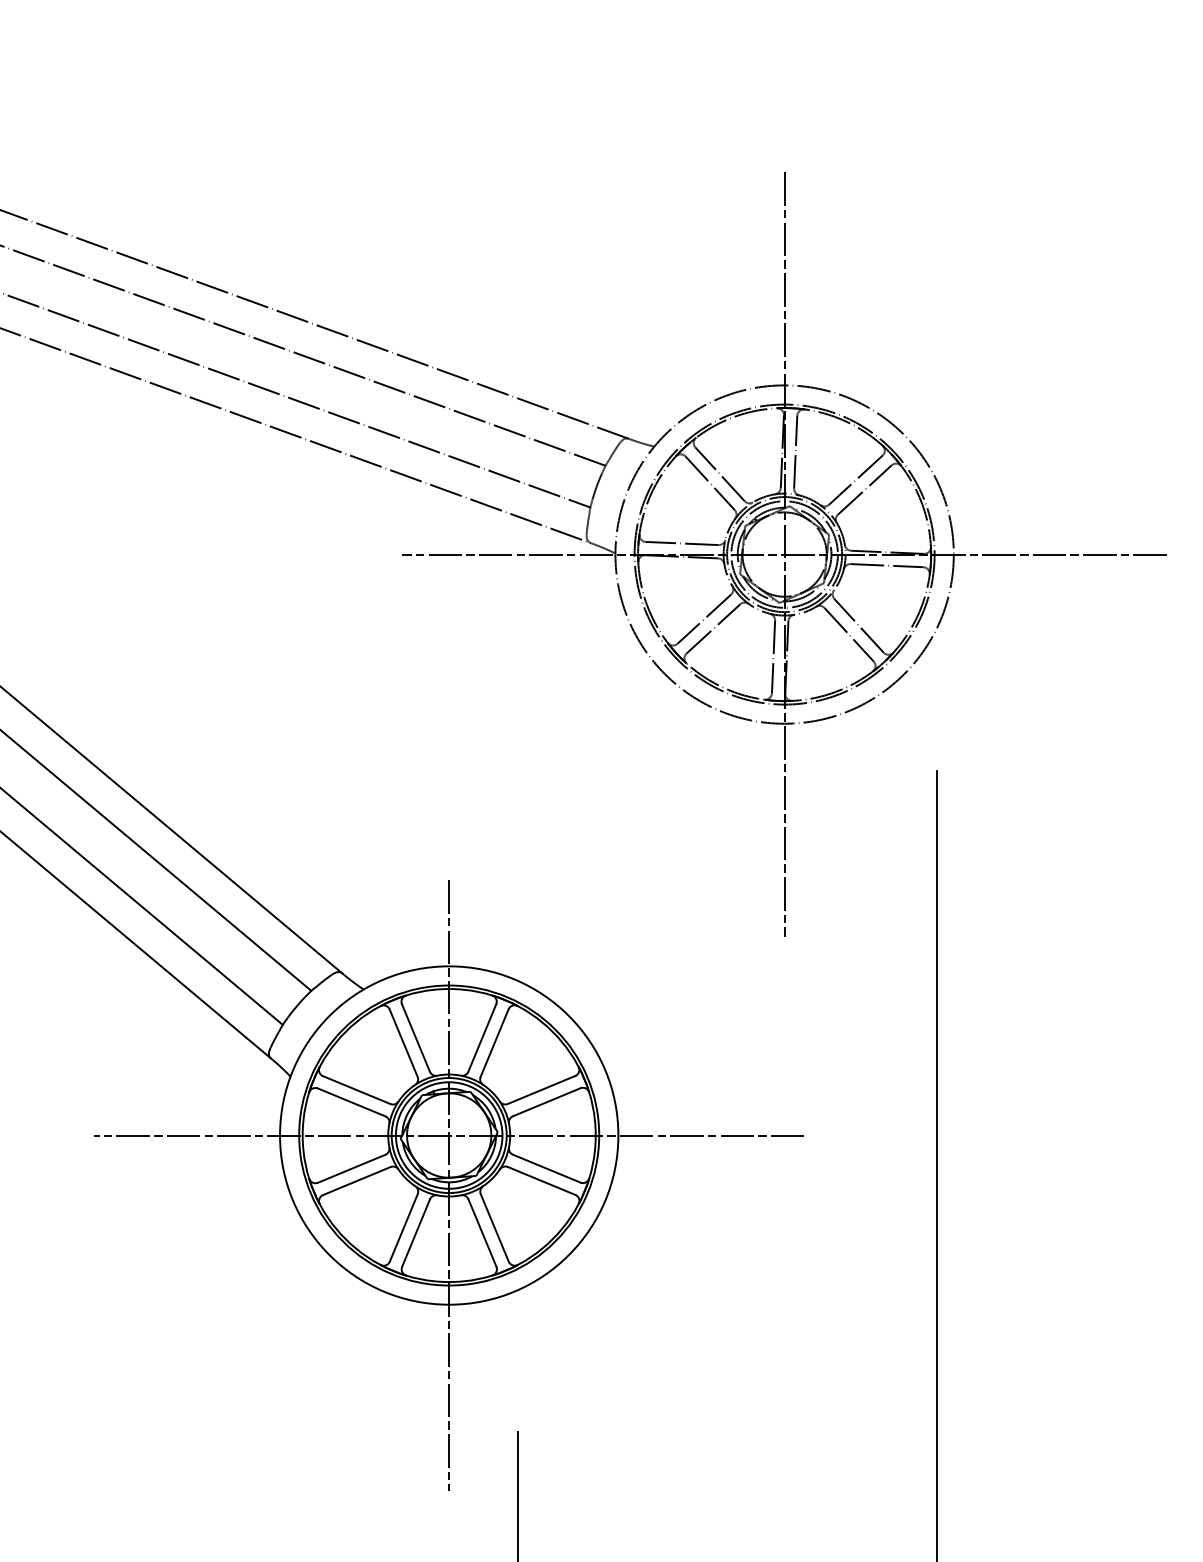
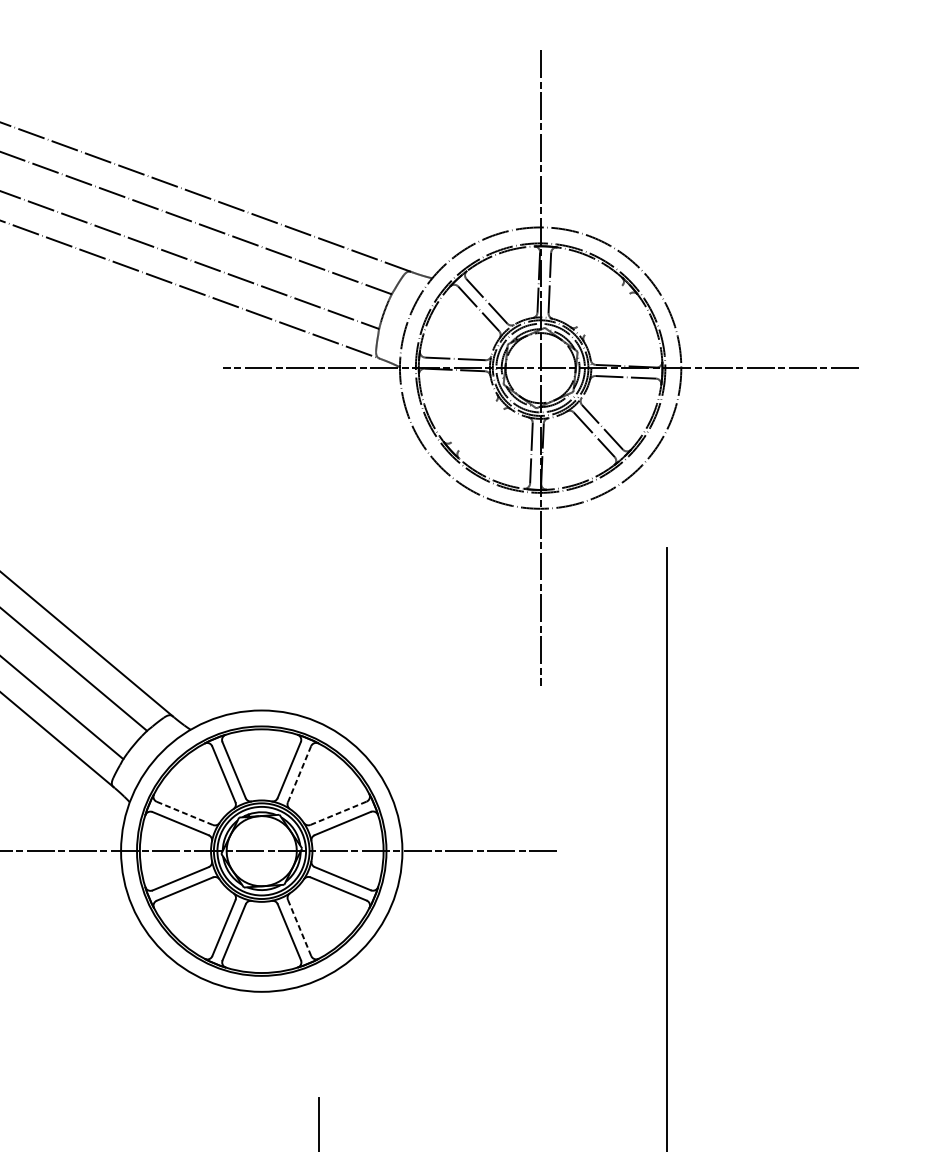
line: (855, 479) -> (599, 305), removed
line: (864, 489) -> (607, 314), removed
line: (704, 618) -> (474, 421), removed
line: (713, 628) -> (481, 429), removed
line: (494, 1042) -> (299, 773), solid -> dashed
line: (356, 1089) -> (184, 812), solid -> dashed
line: (541, 1090) -> (338, 813), solid -> dashed
line: (449, 1185) -> (261, 892), removed
line: (494, 1227) -> (299, 927), solid -> dashed

